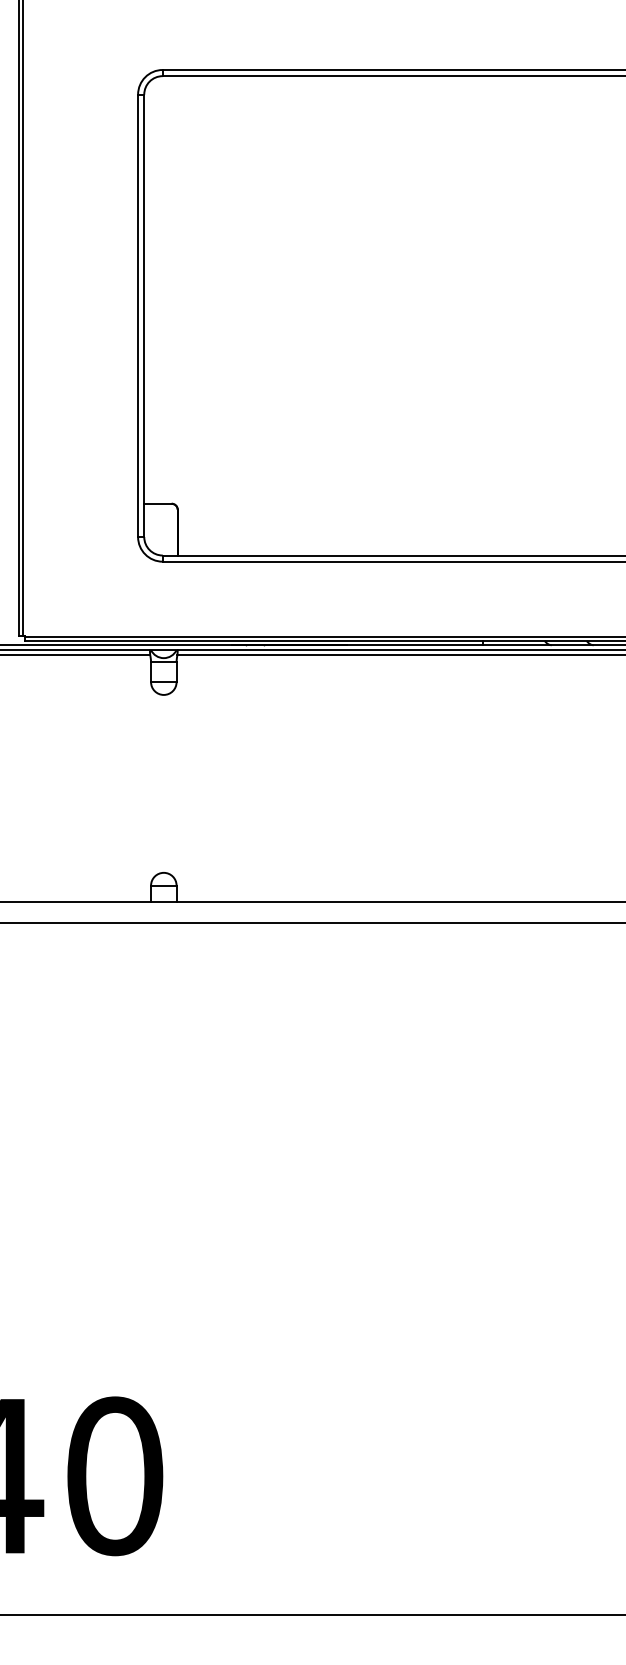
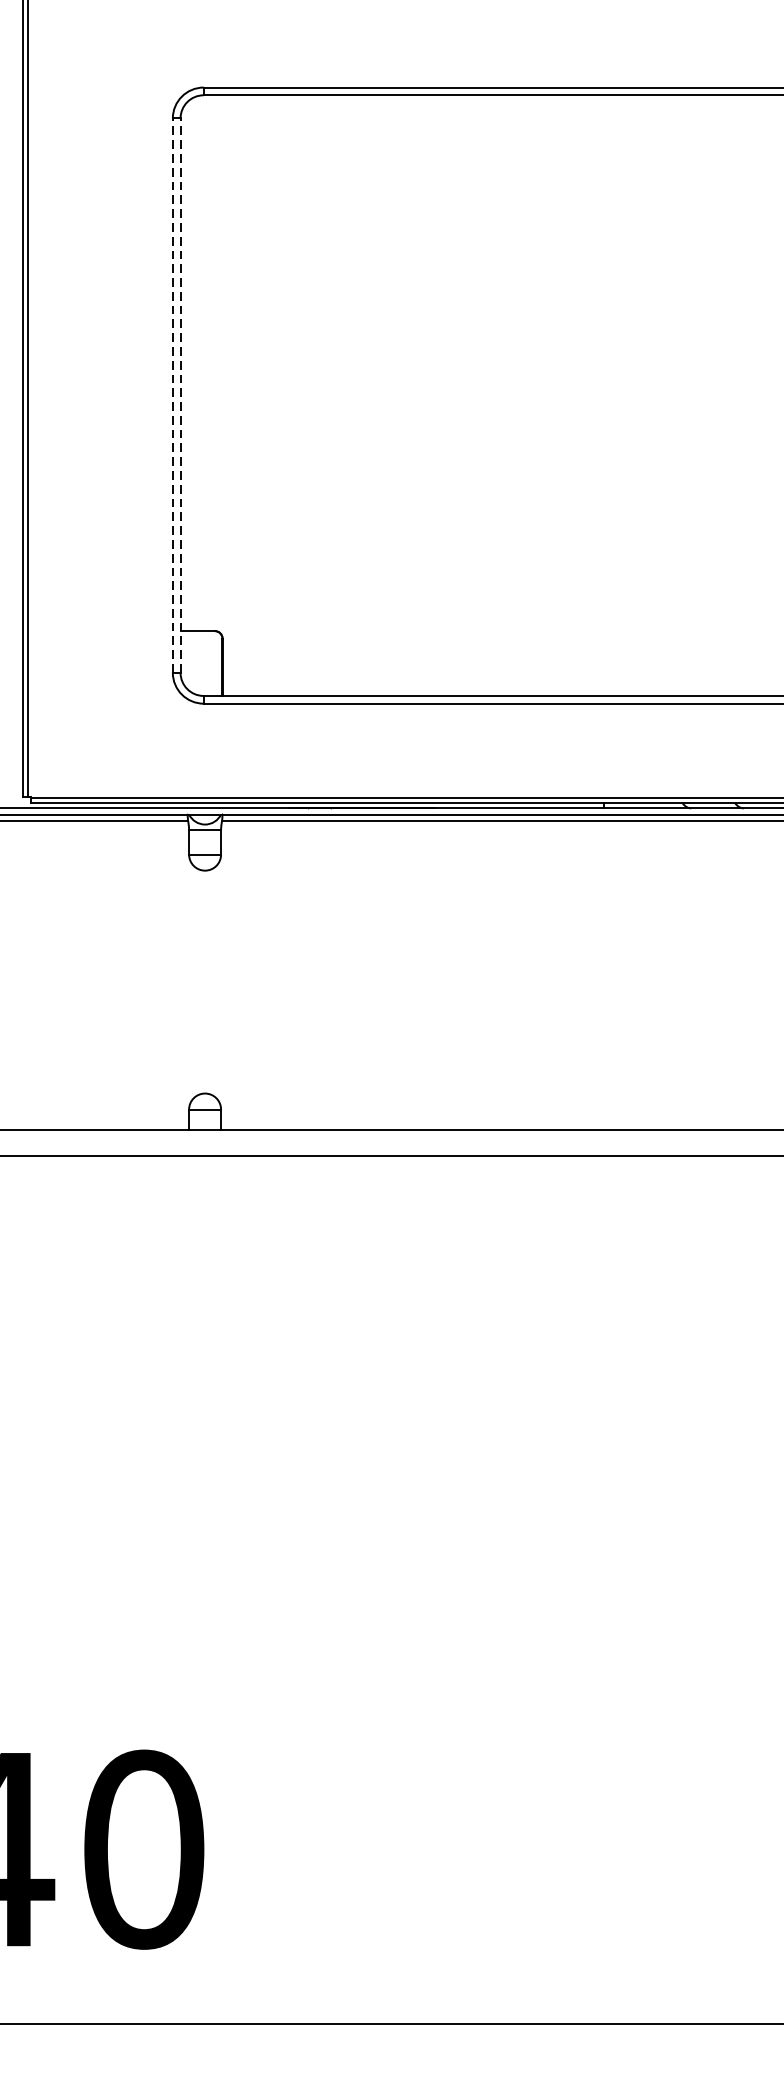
line: (138, 315) -> (173, 395), solid -> dashed
line: (144, 315) -> (180, 395), solid -> dashed

